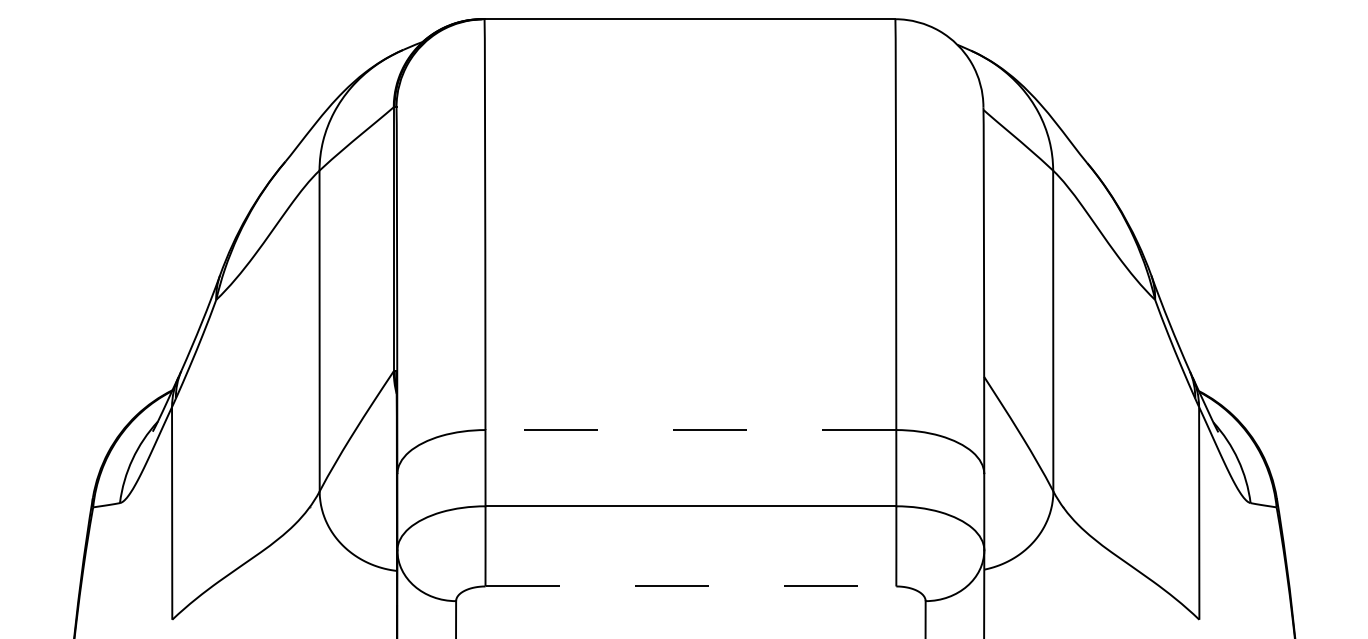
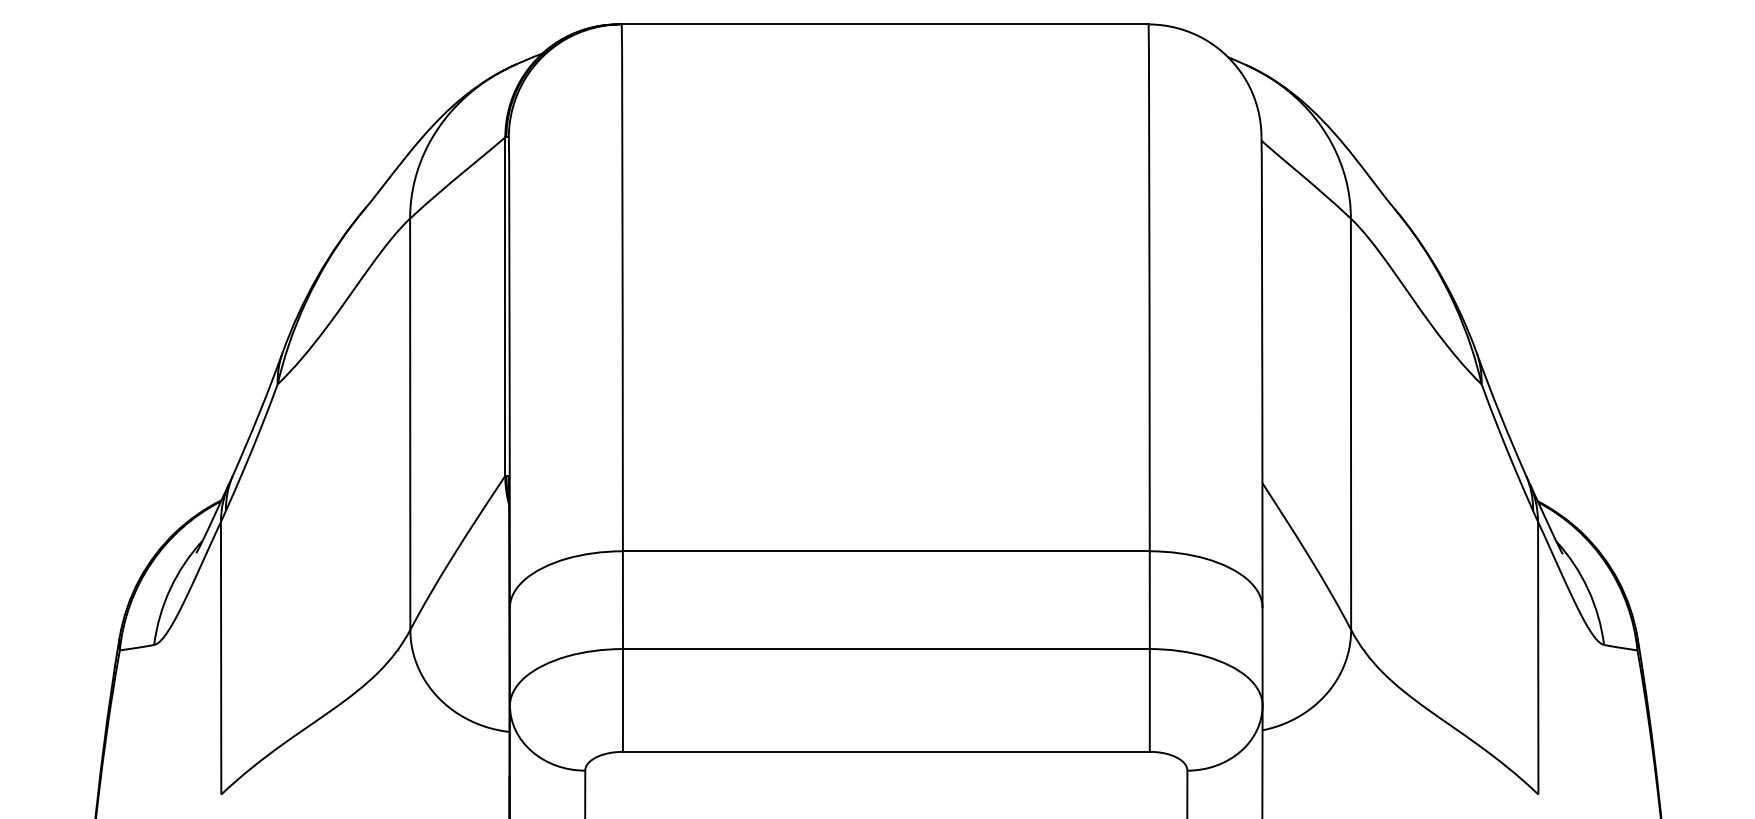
line: (690, 430) -> (885, 551), dashed -> solid
line: (691, 586) -> (886, 751), dashed -> solid

